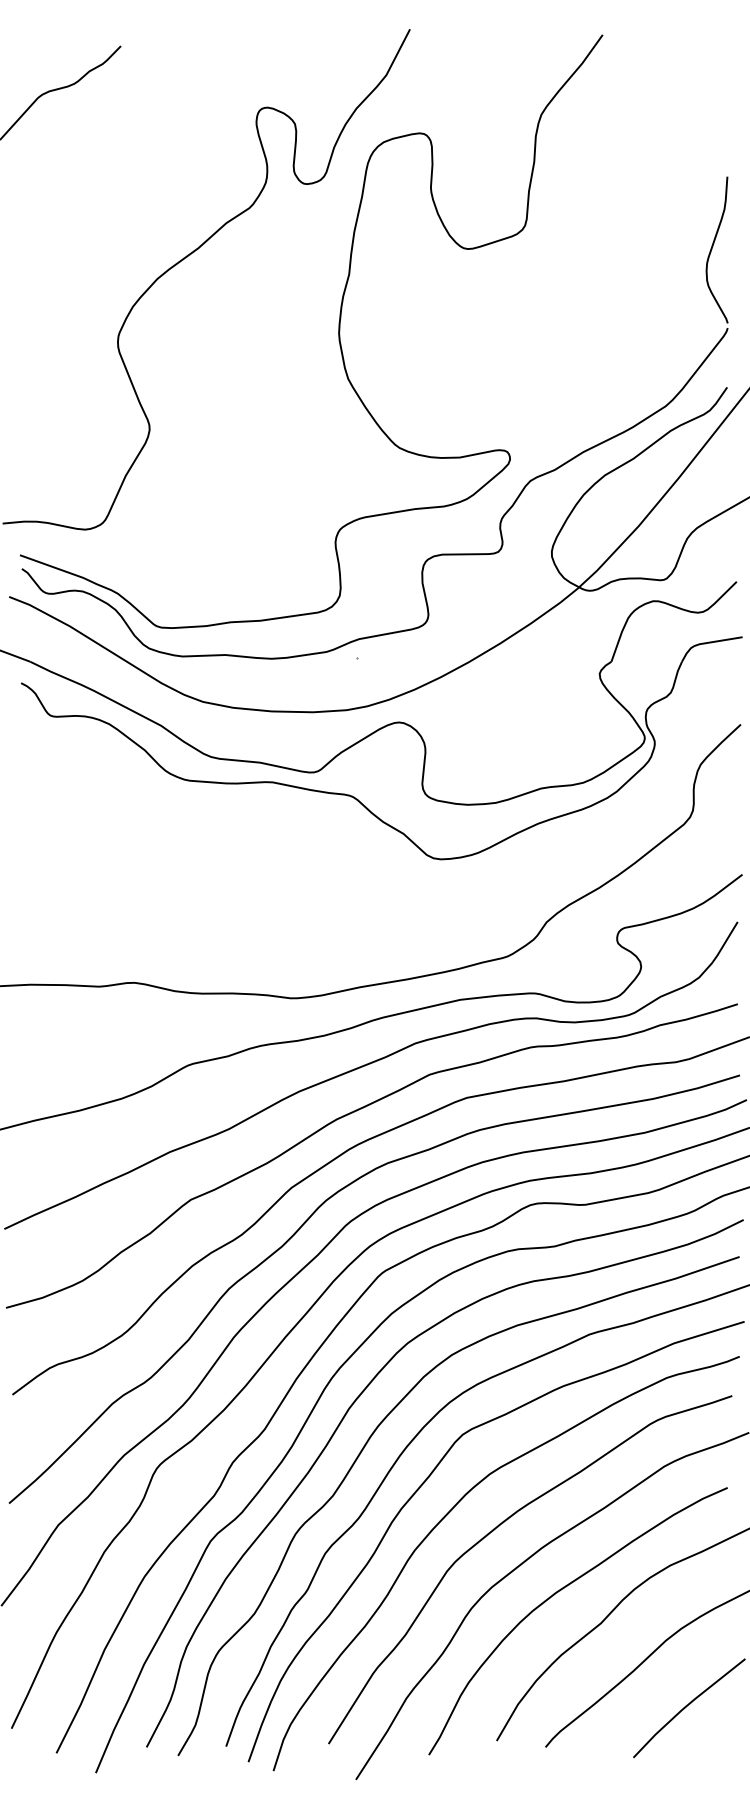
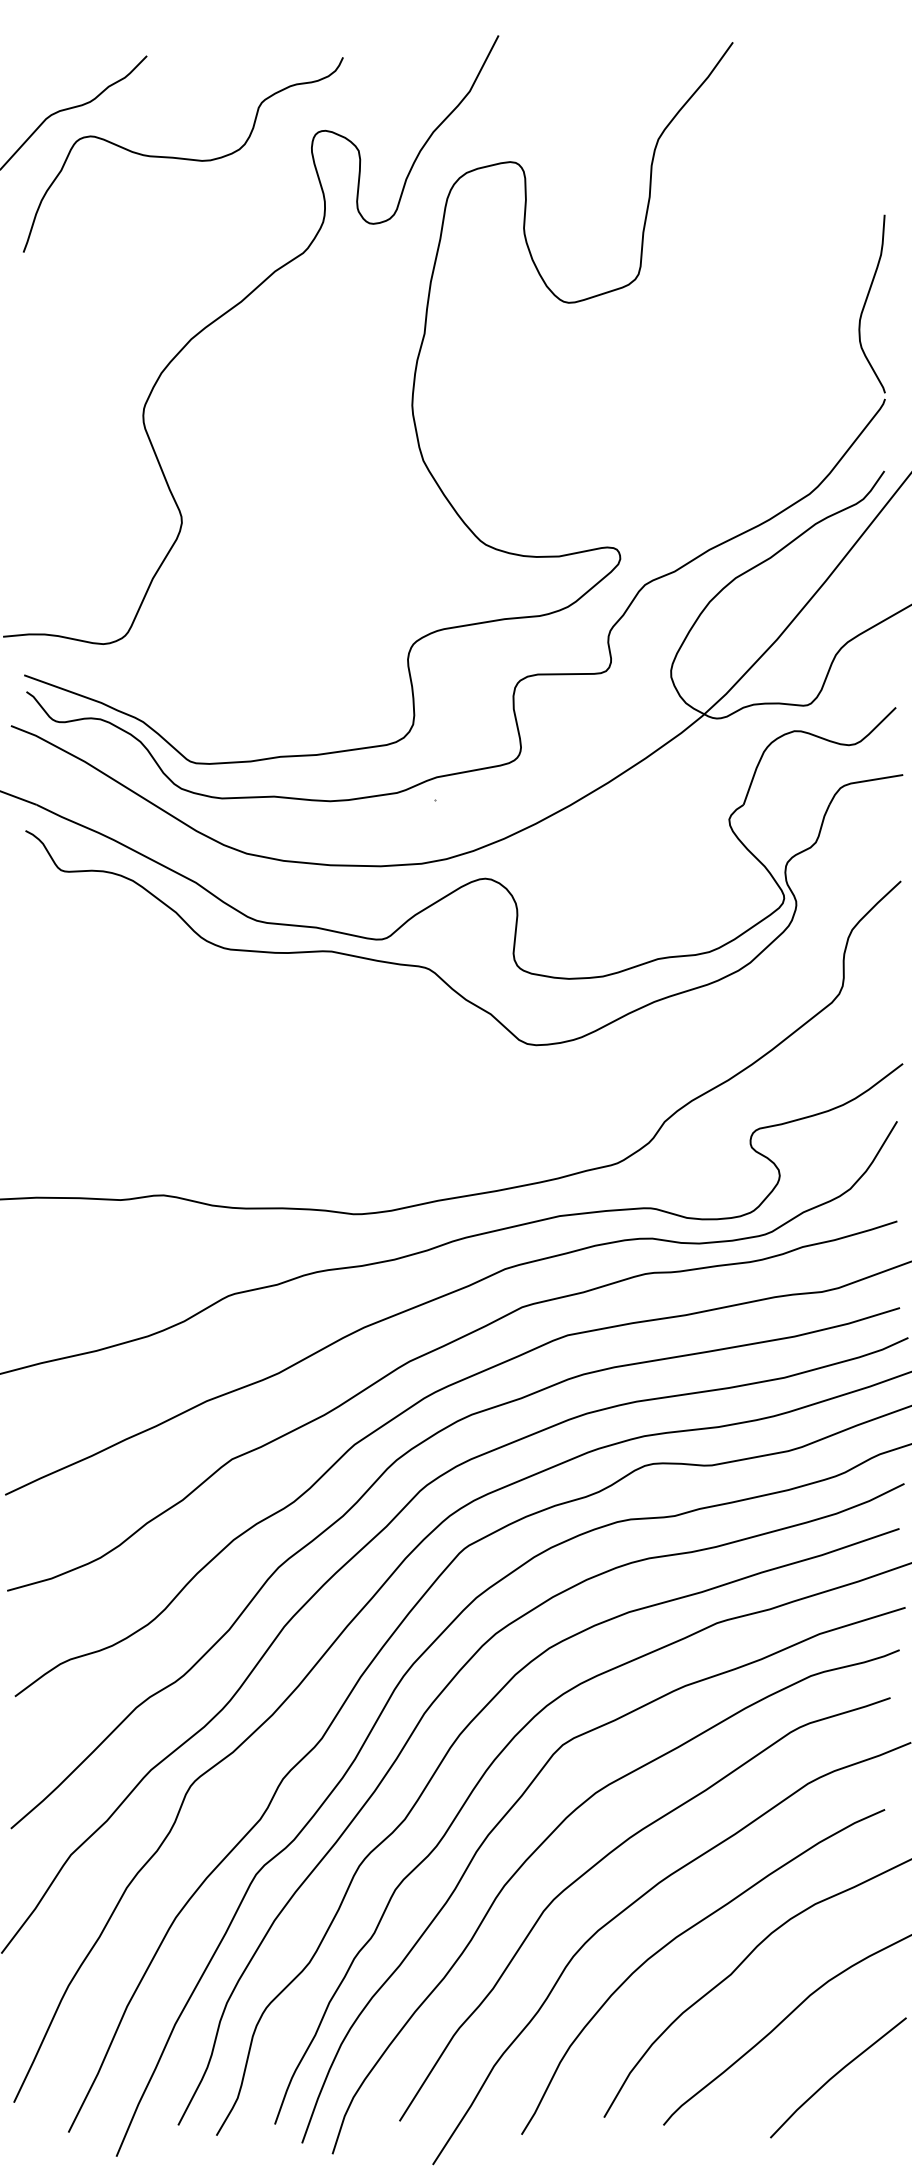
curve: (150, 129) -> (182, 157), added

